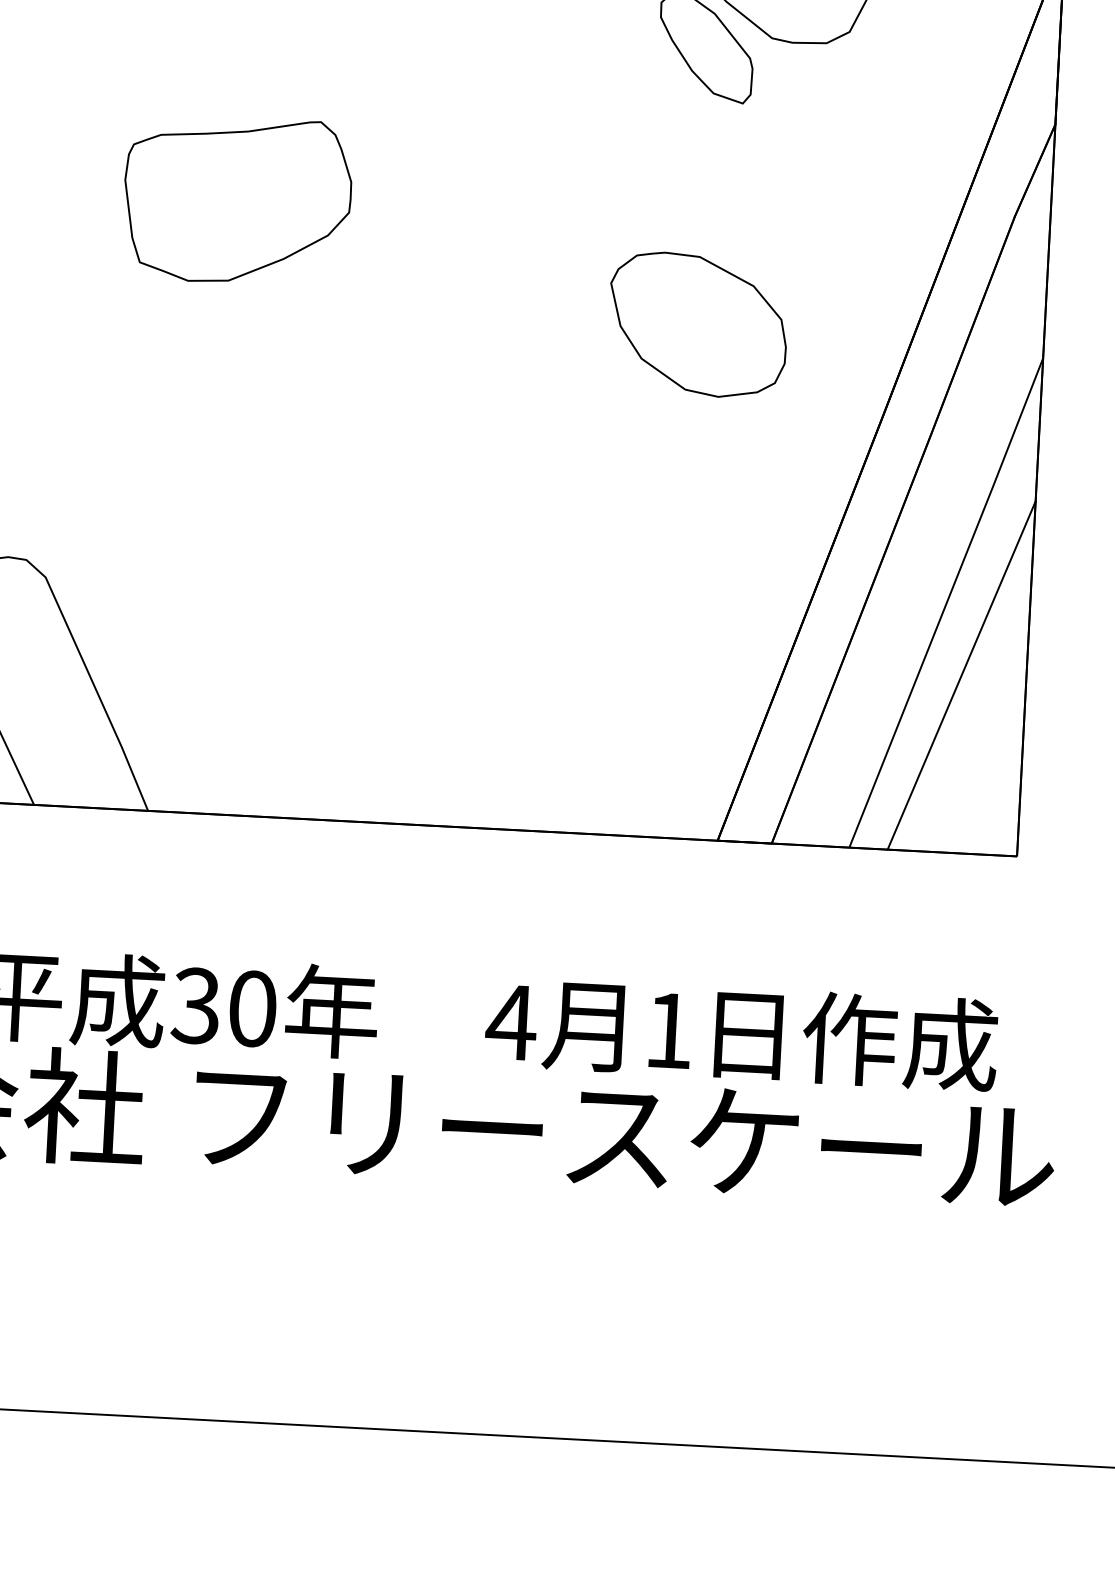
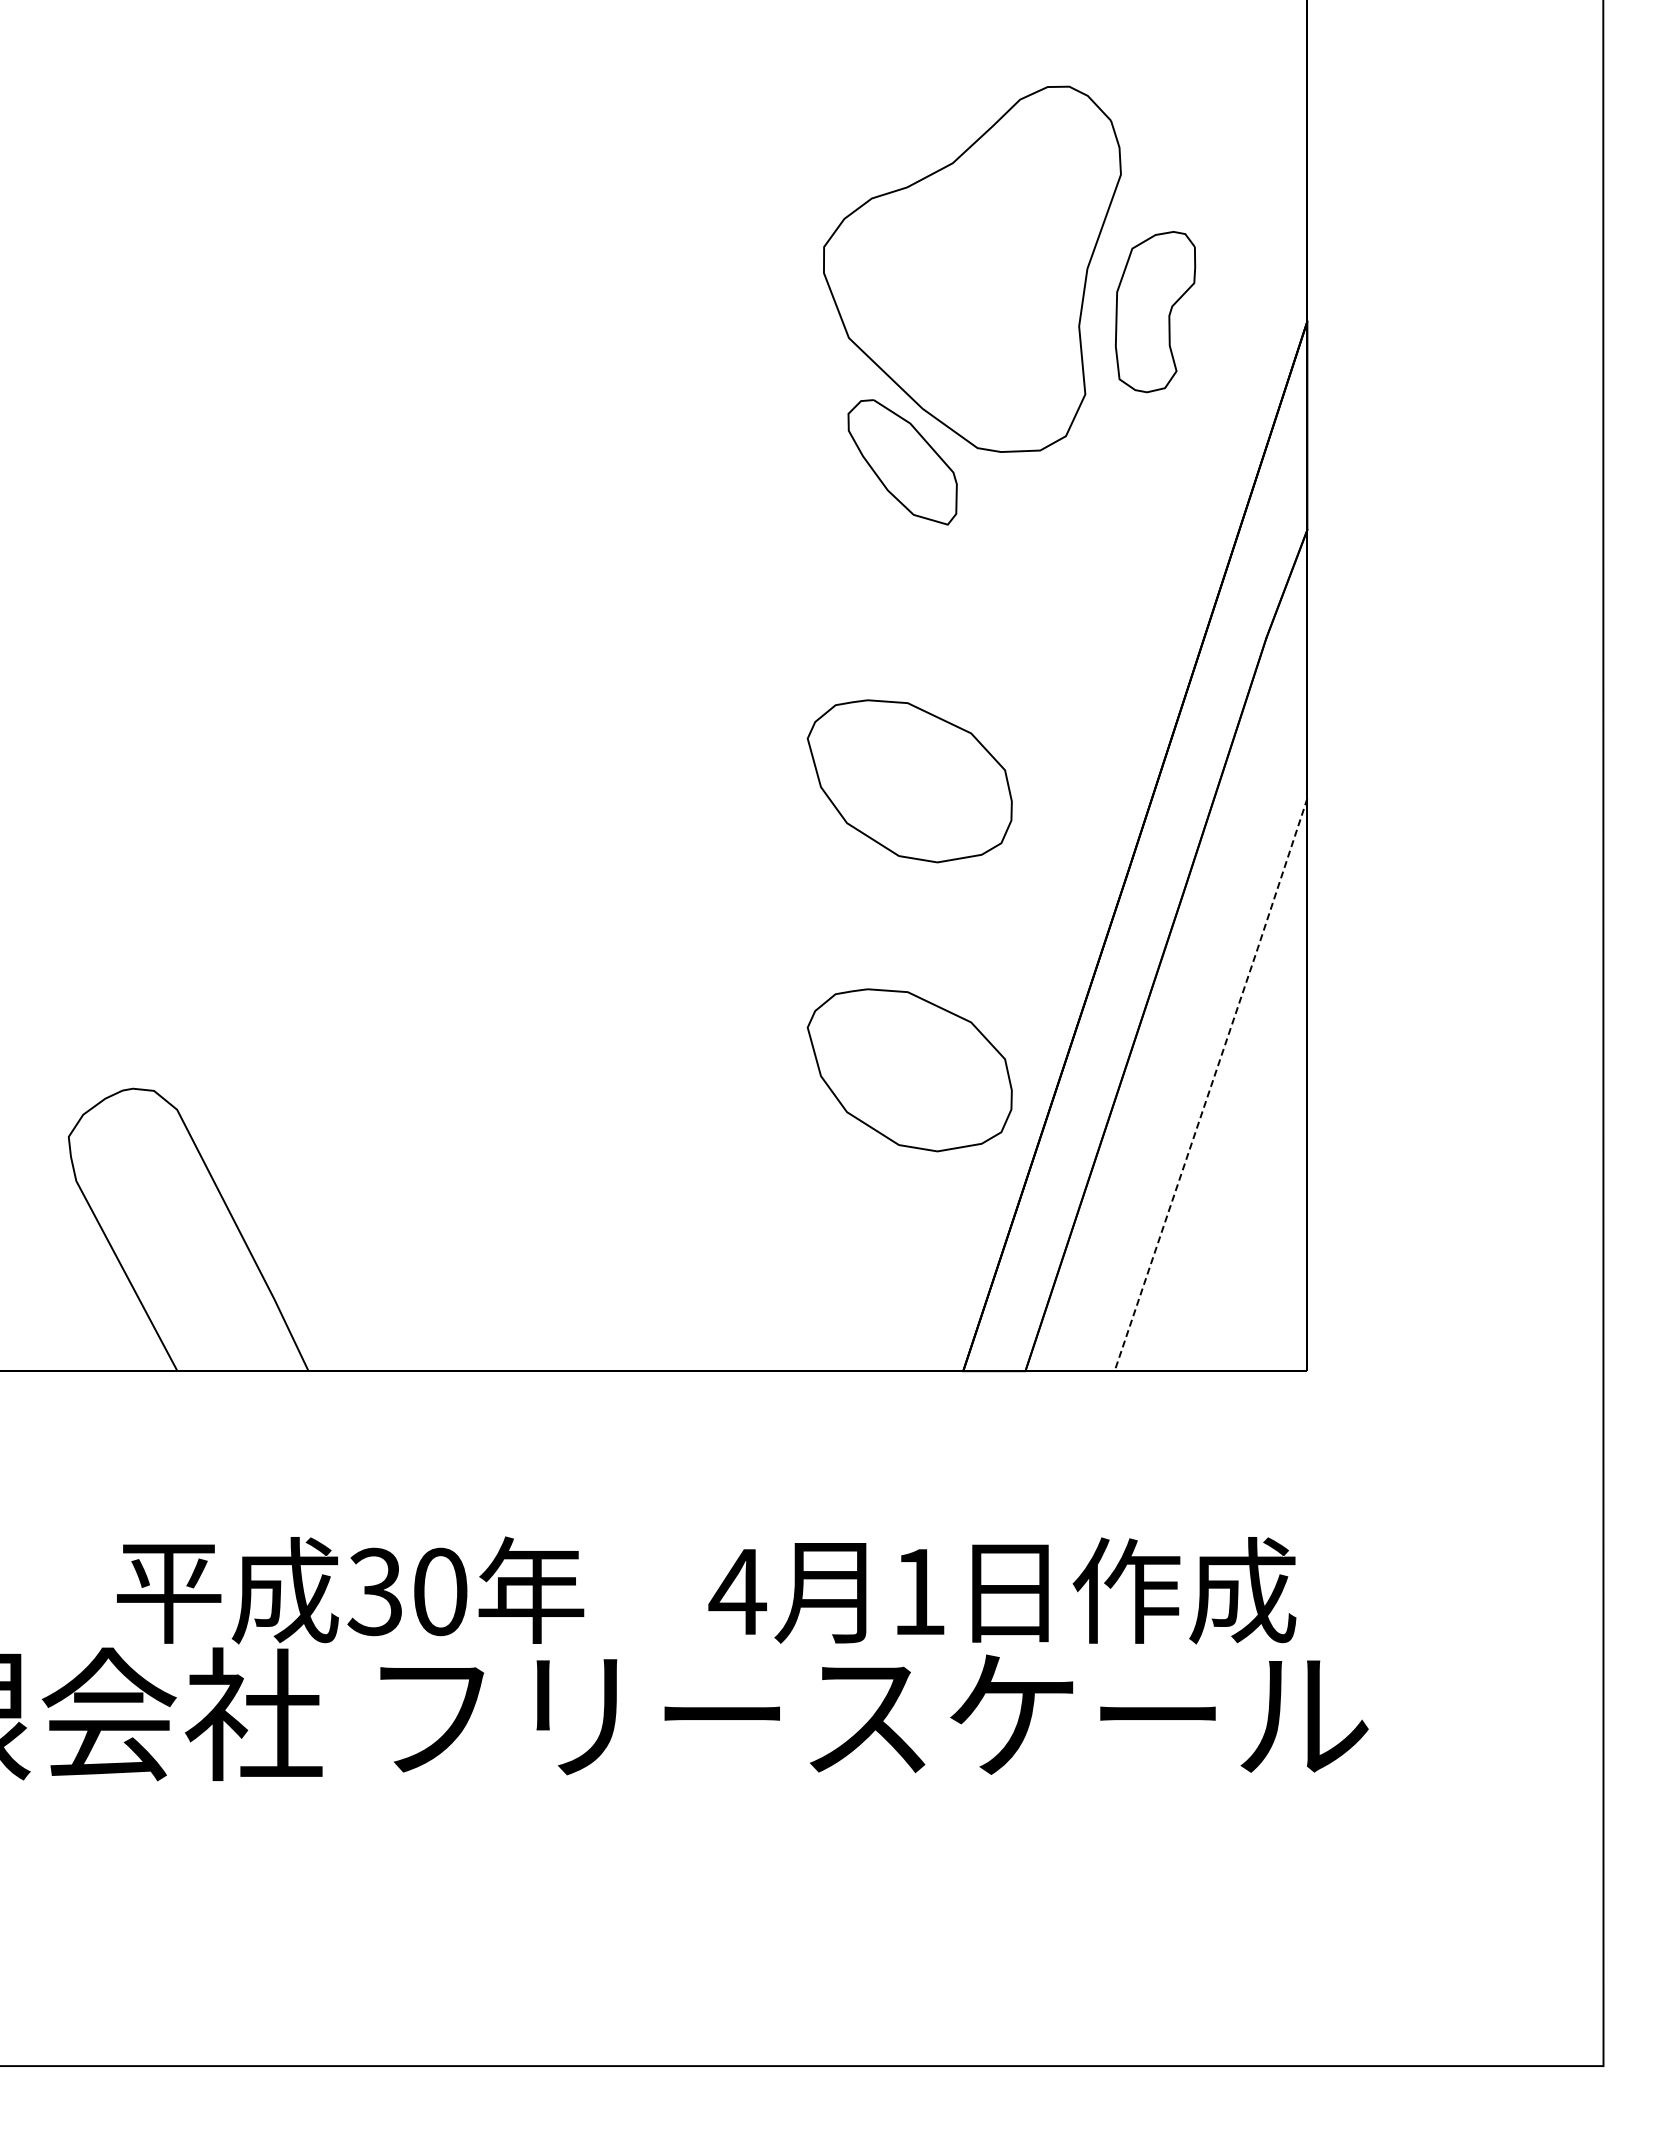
part: (236, 200) -> (373, 666), removed
part: (684, 576) -> (909, 1070), added
line: (946, 602) -> (1211, 1084), solid -> dashed
line: (961, 675) -> (1232, 1167), removed

